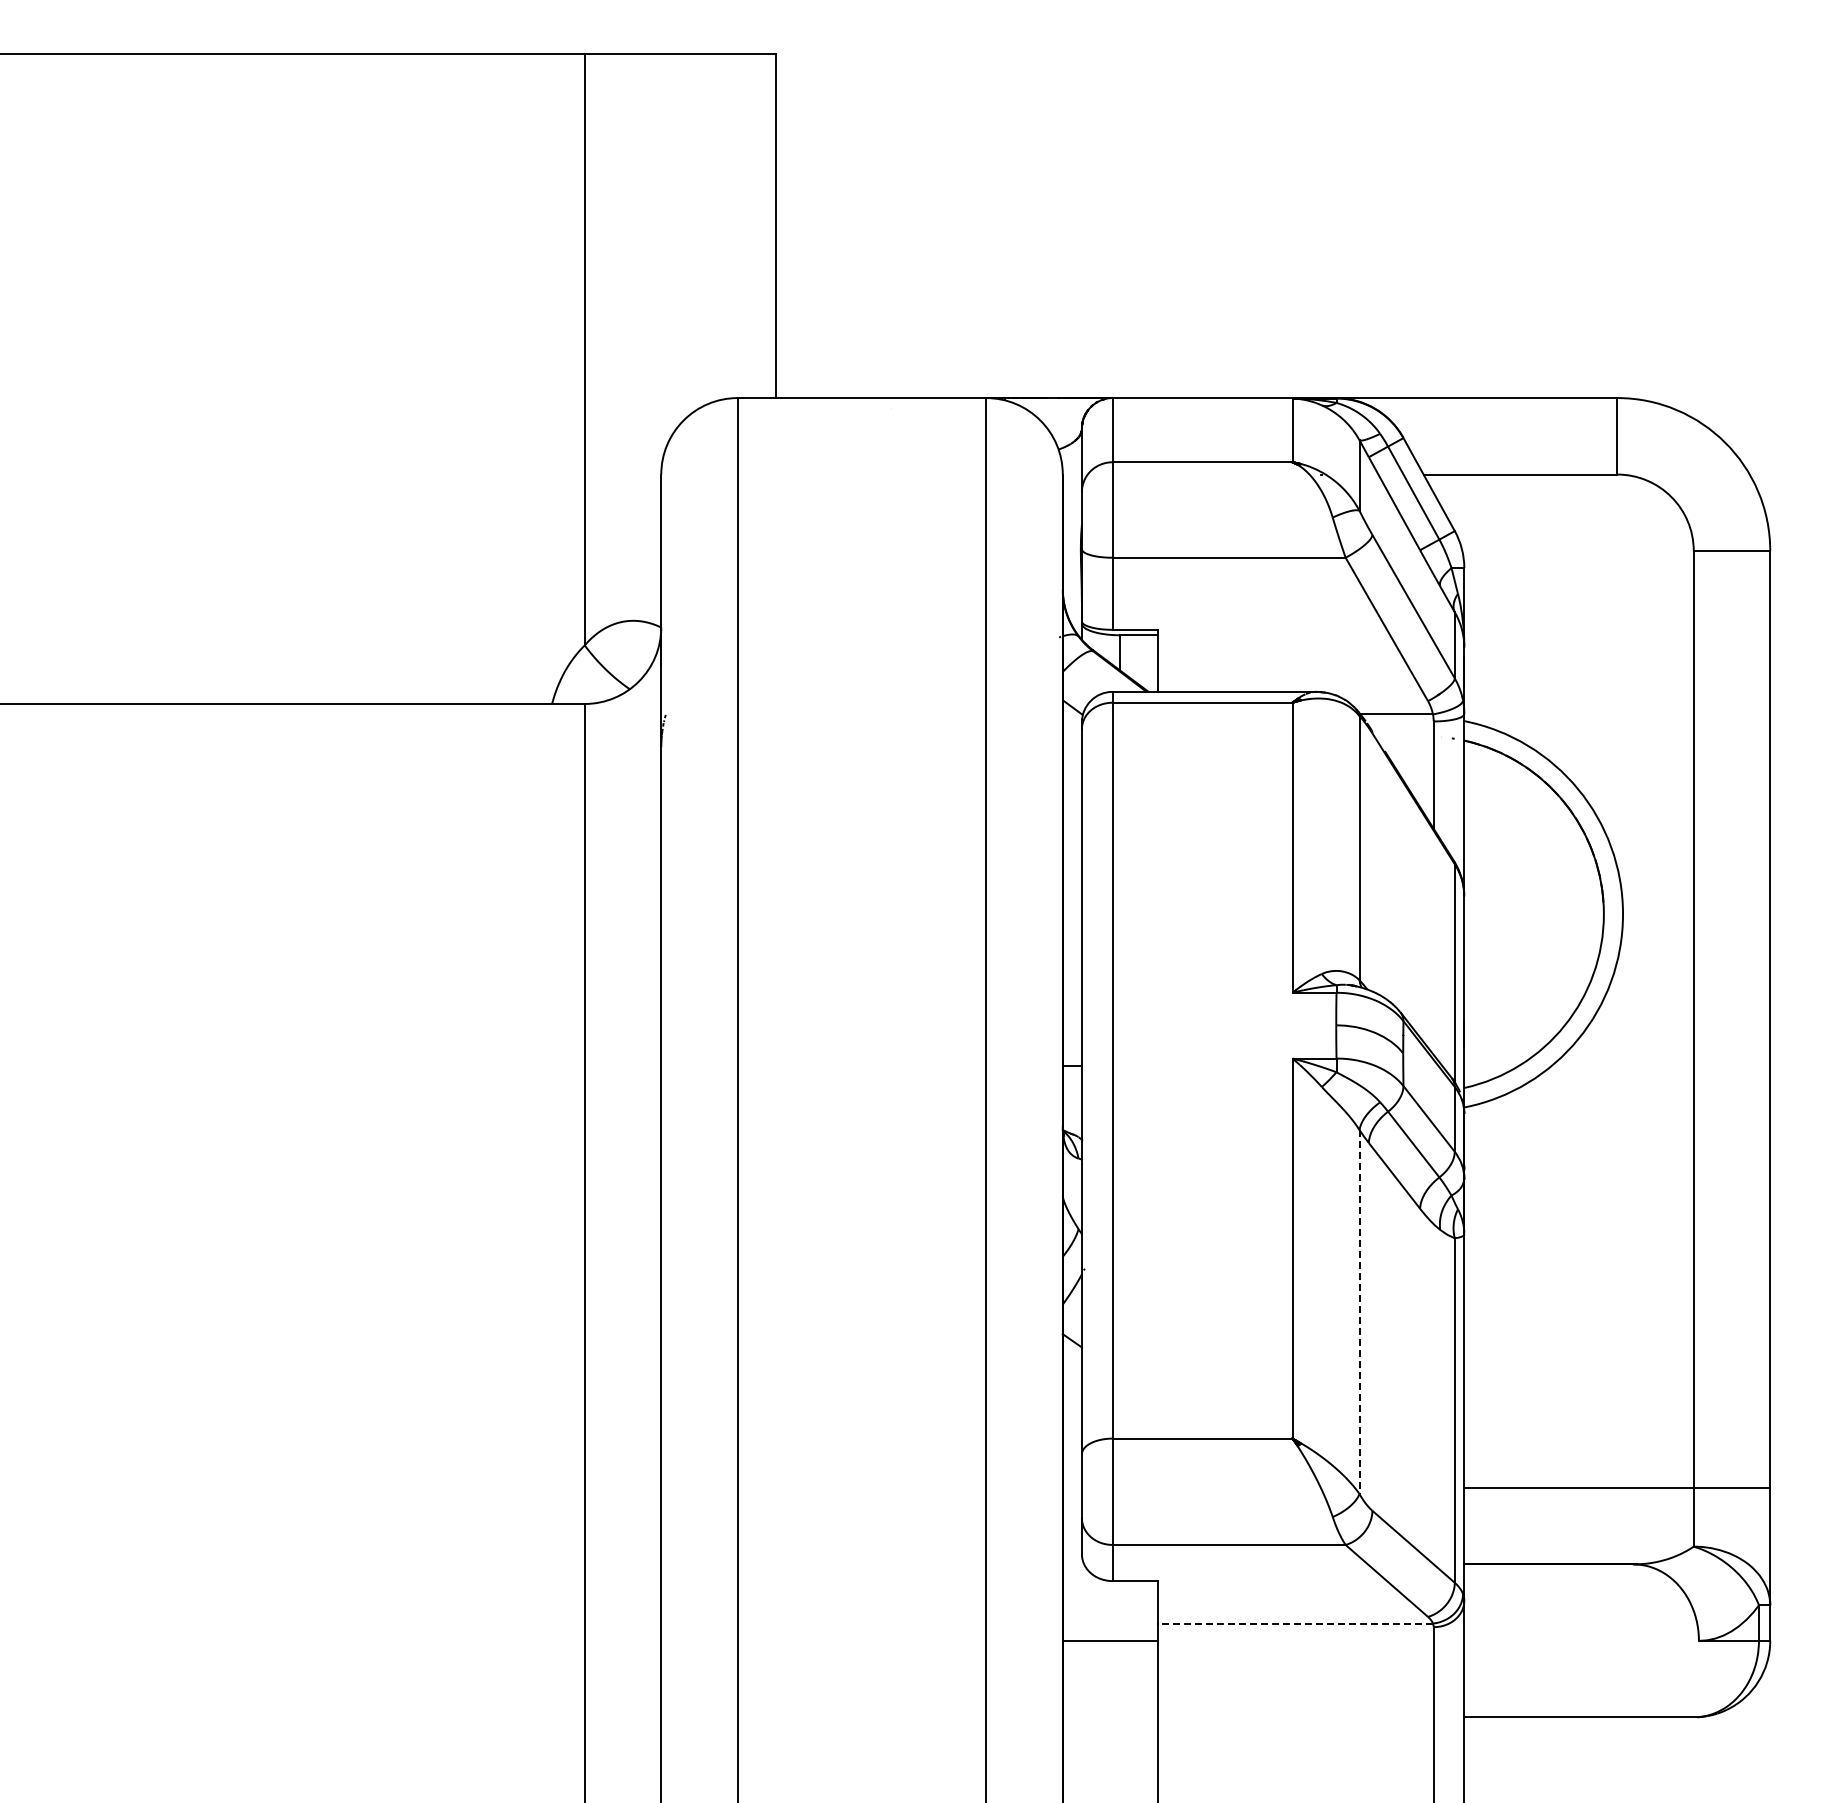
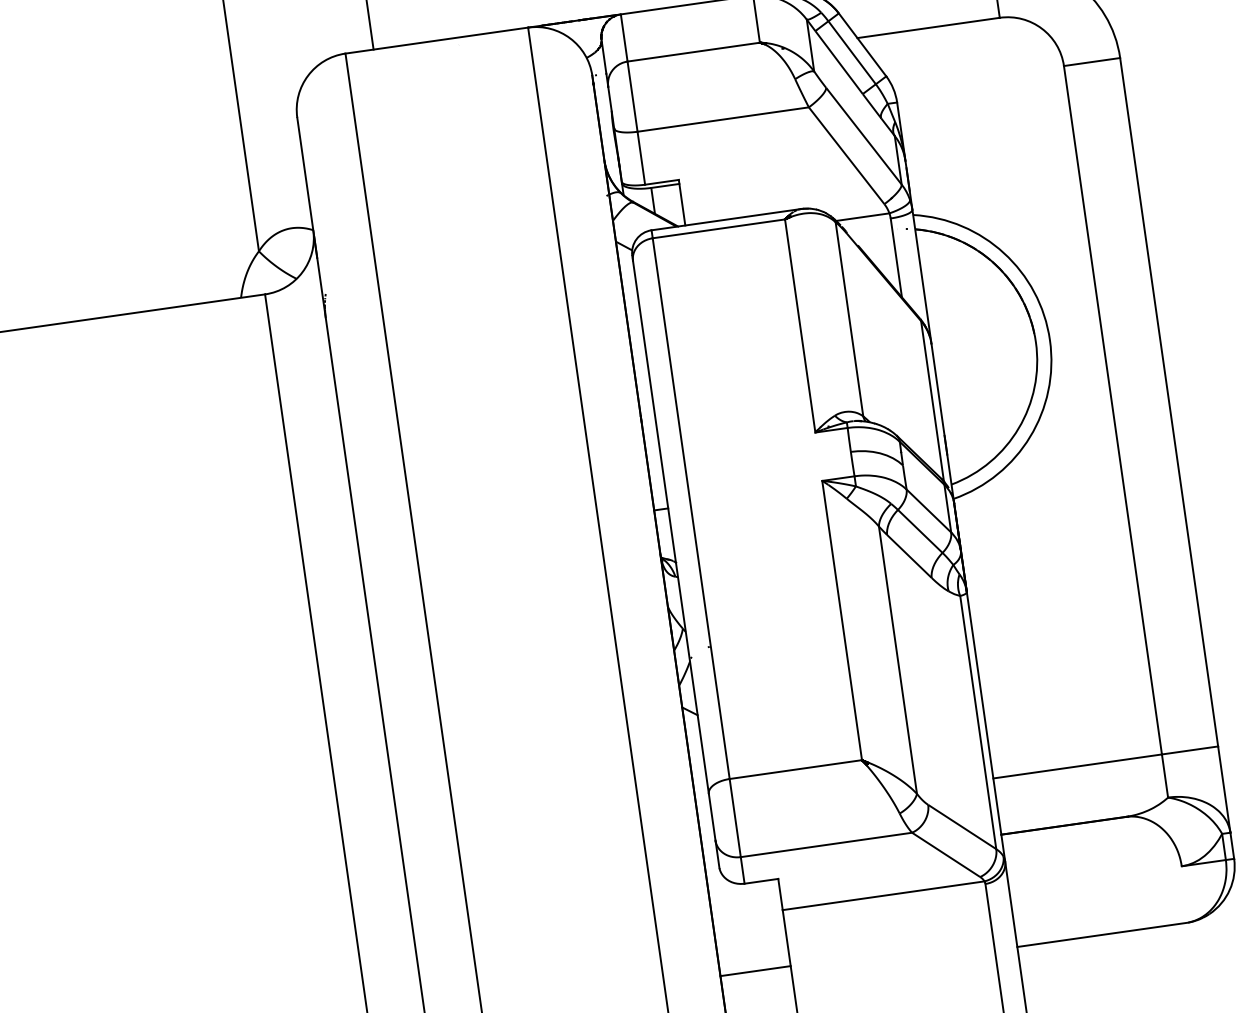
line: (1359, 1312) -> (897, 660), dashed -> solid
line: (1295, 1623) -> (883, 895), dashed -> solid
line: (1110, 1640) -> (755, 970), moved

